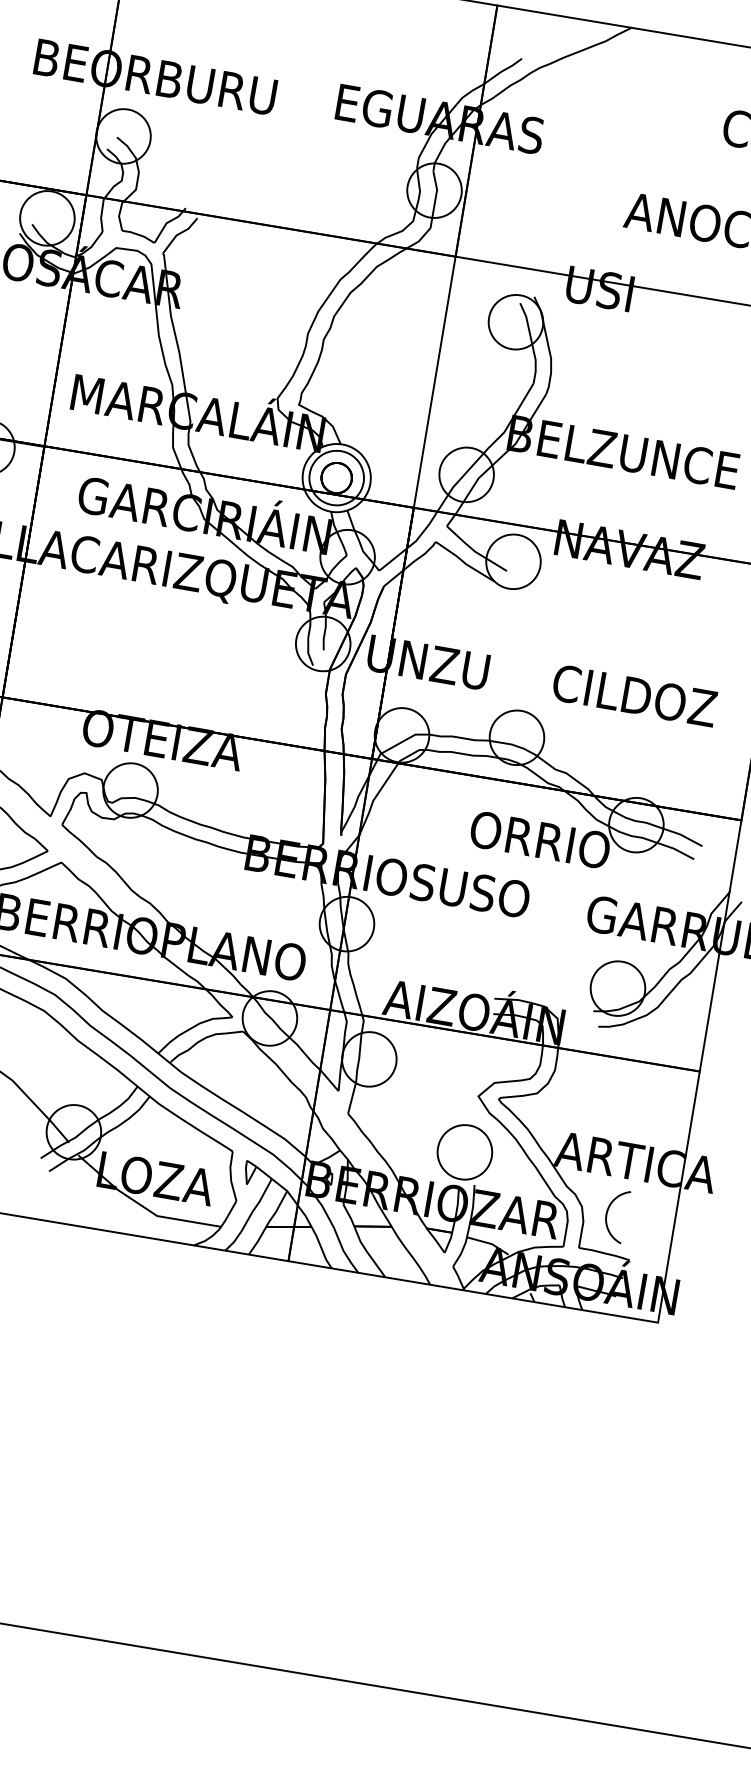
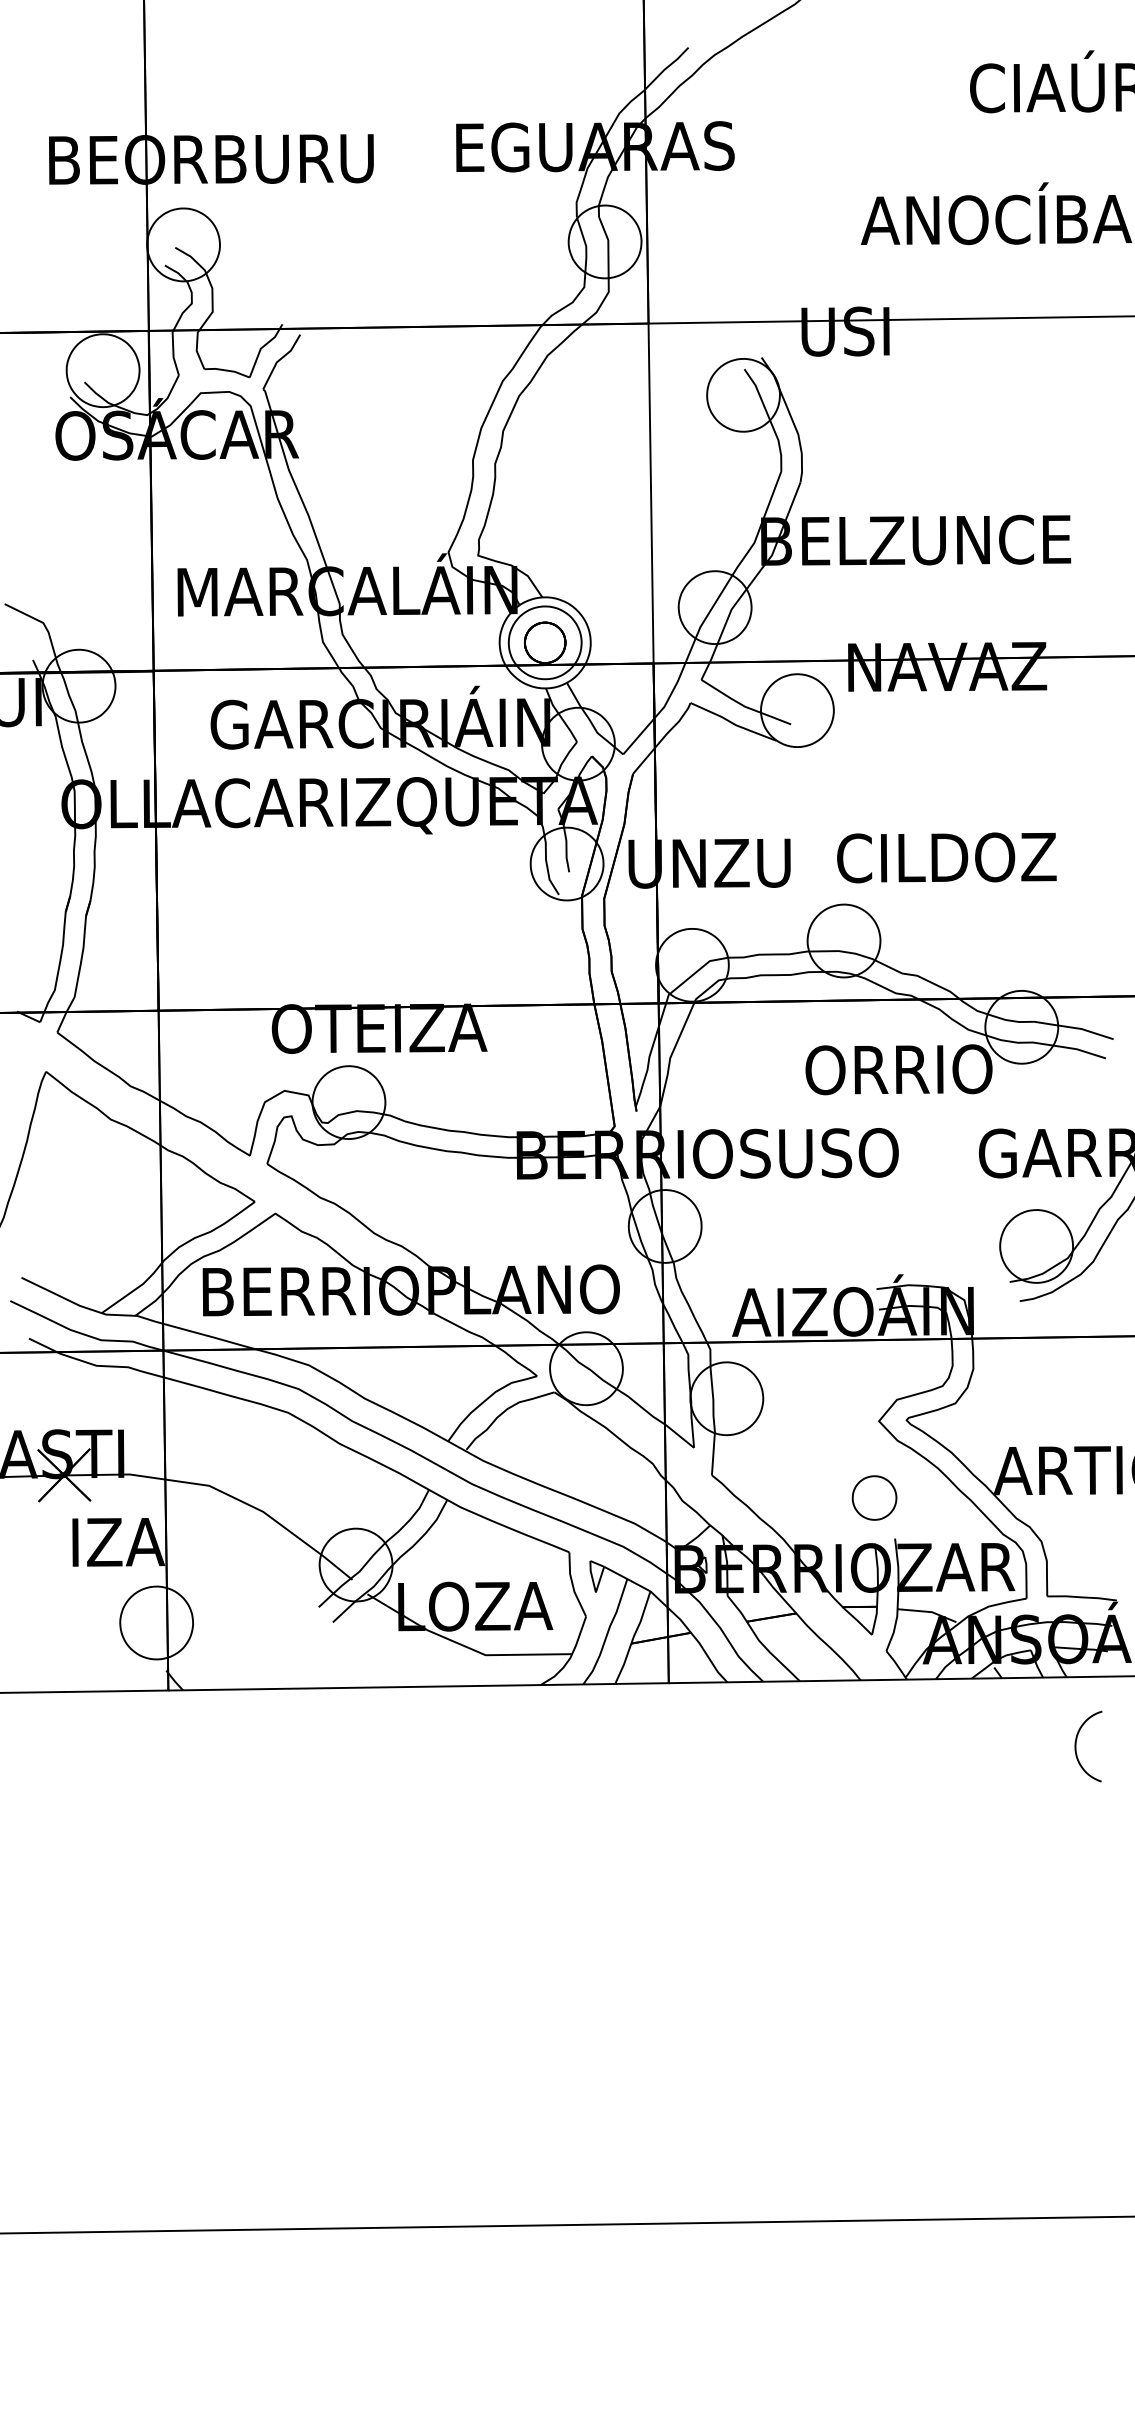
text: (634, 695) -> (946, 857), moved
part: (464, 1151) -> (874, 1497), size x0.6
curve: (607, 1214) -> (1076, 1746), moved

